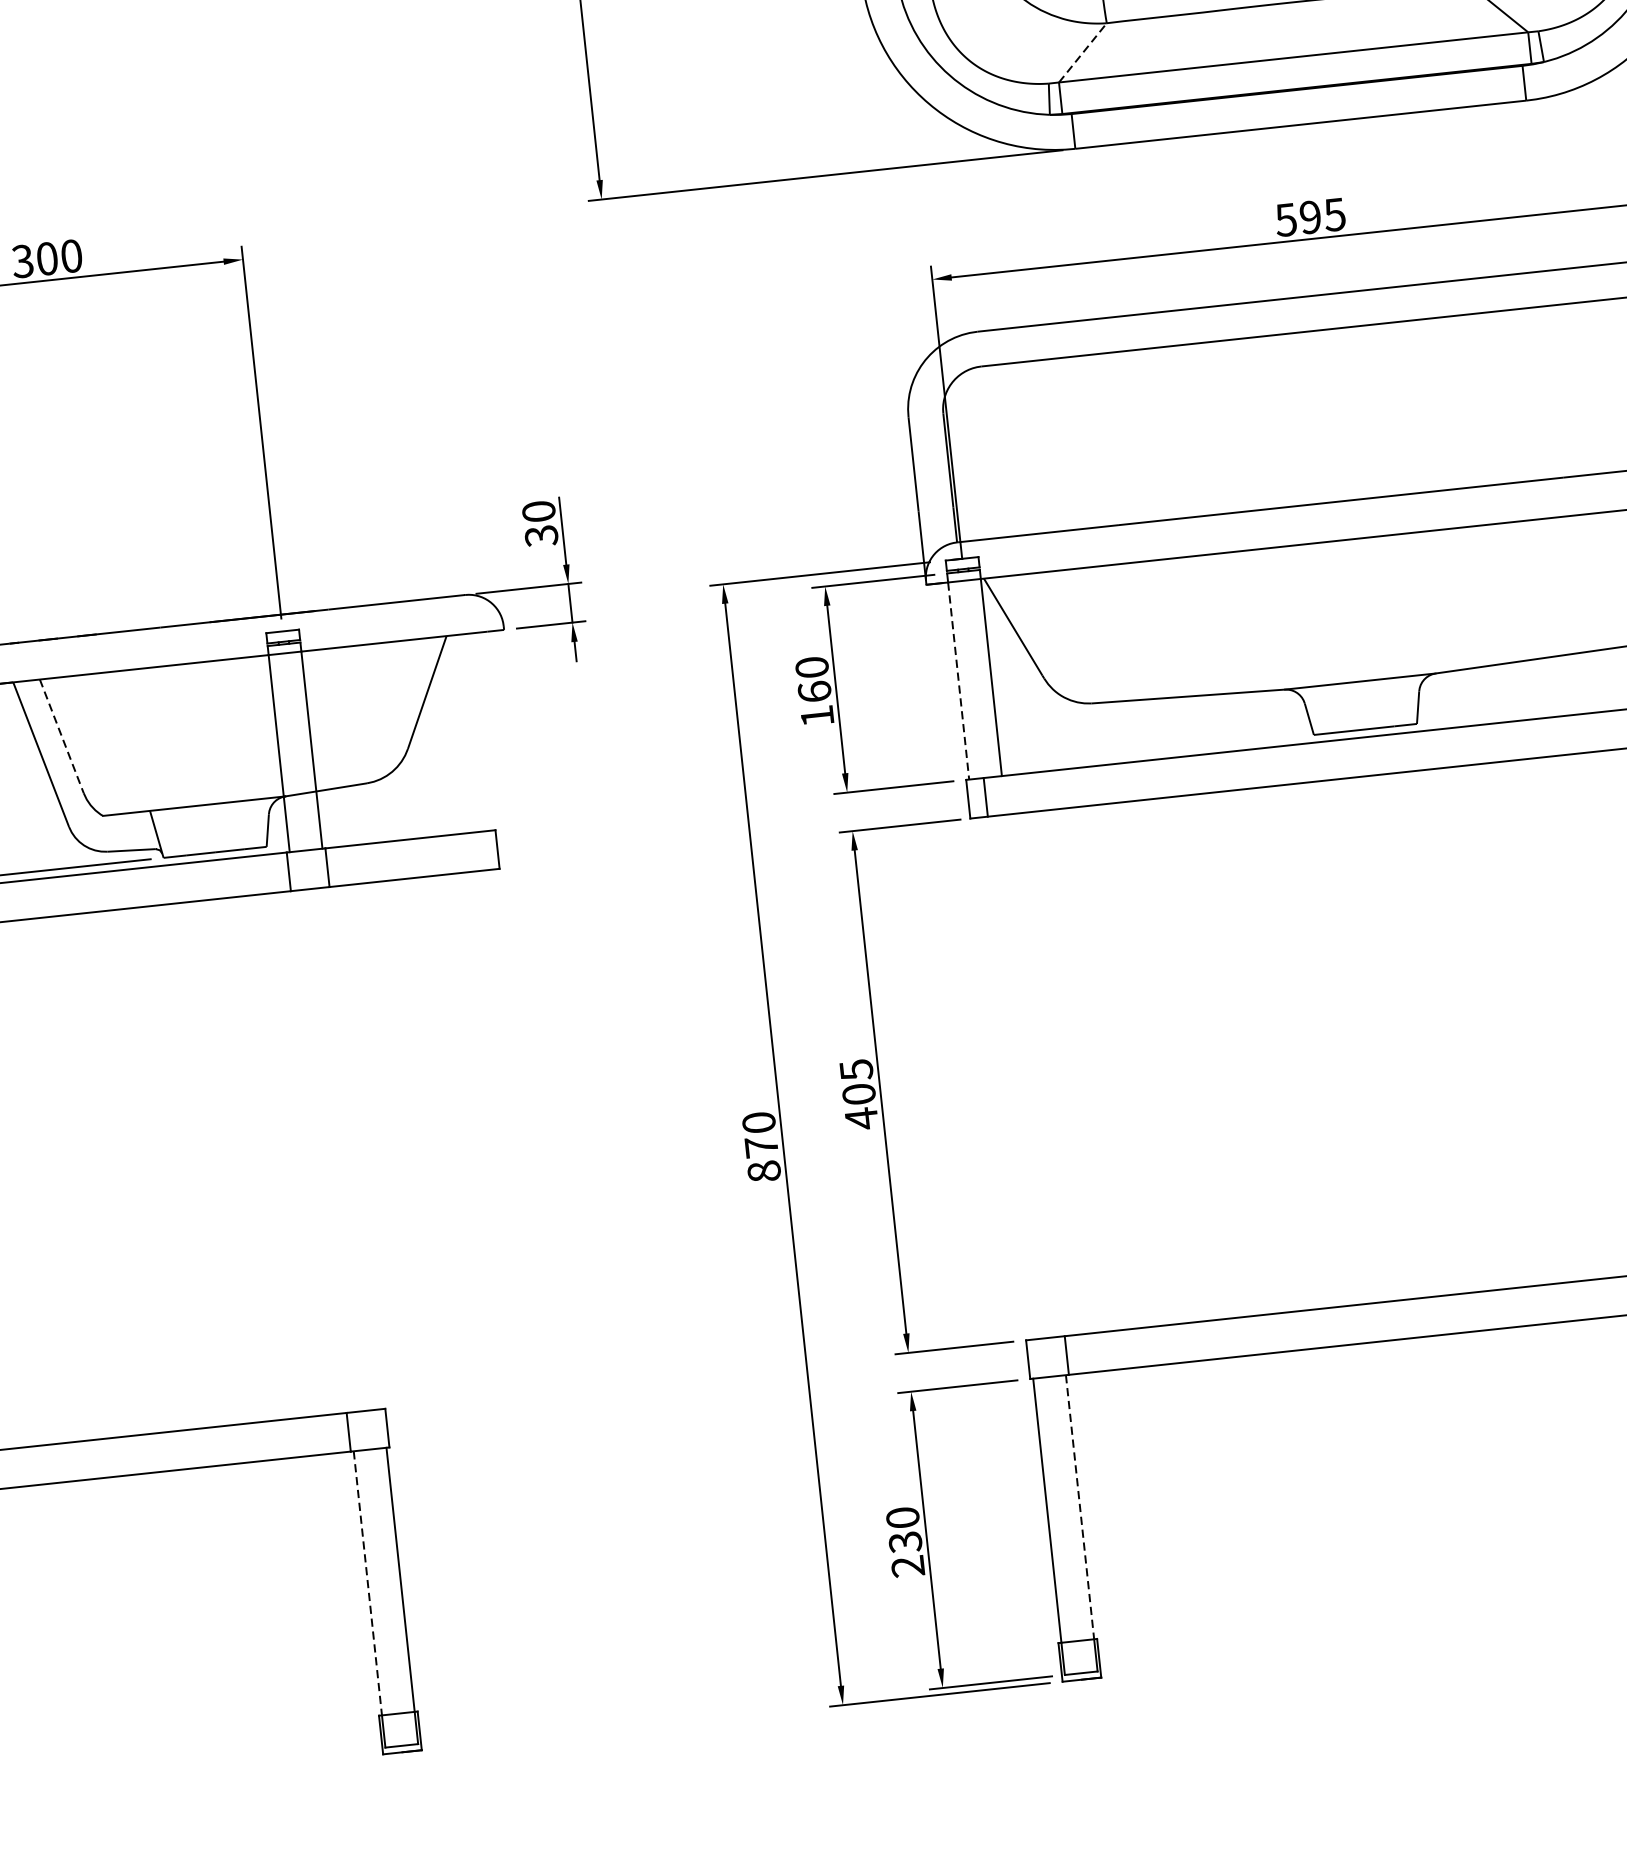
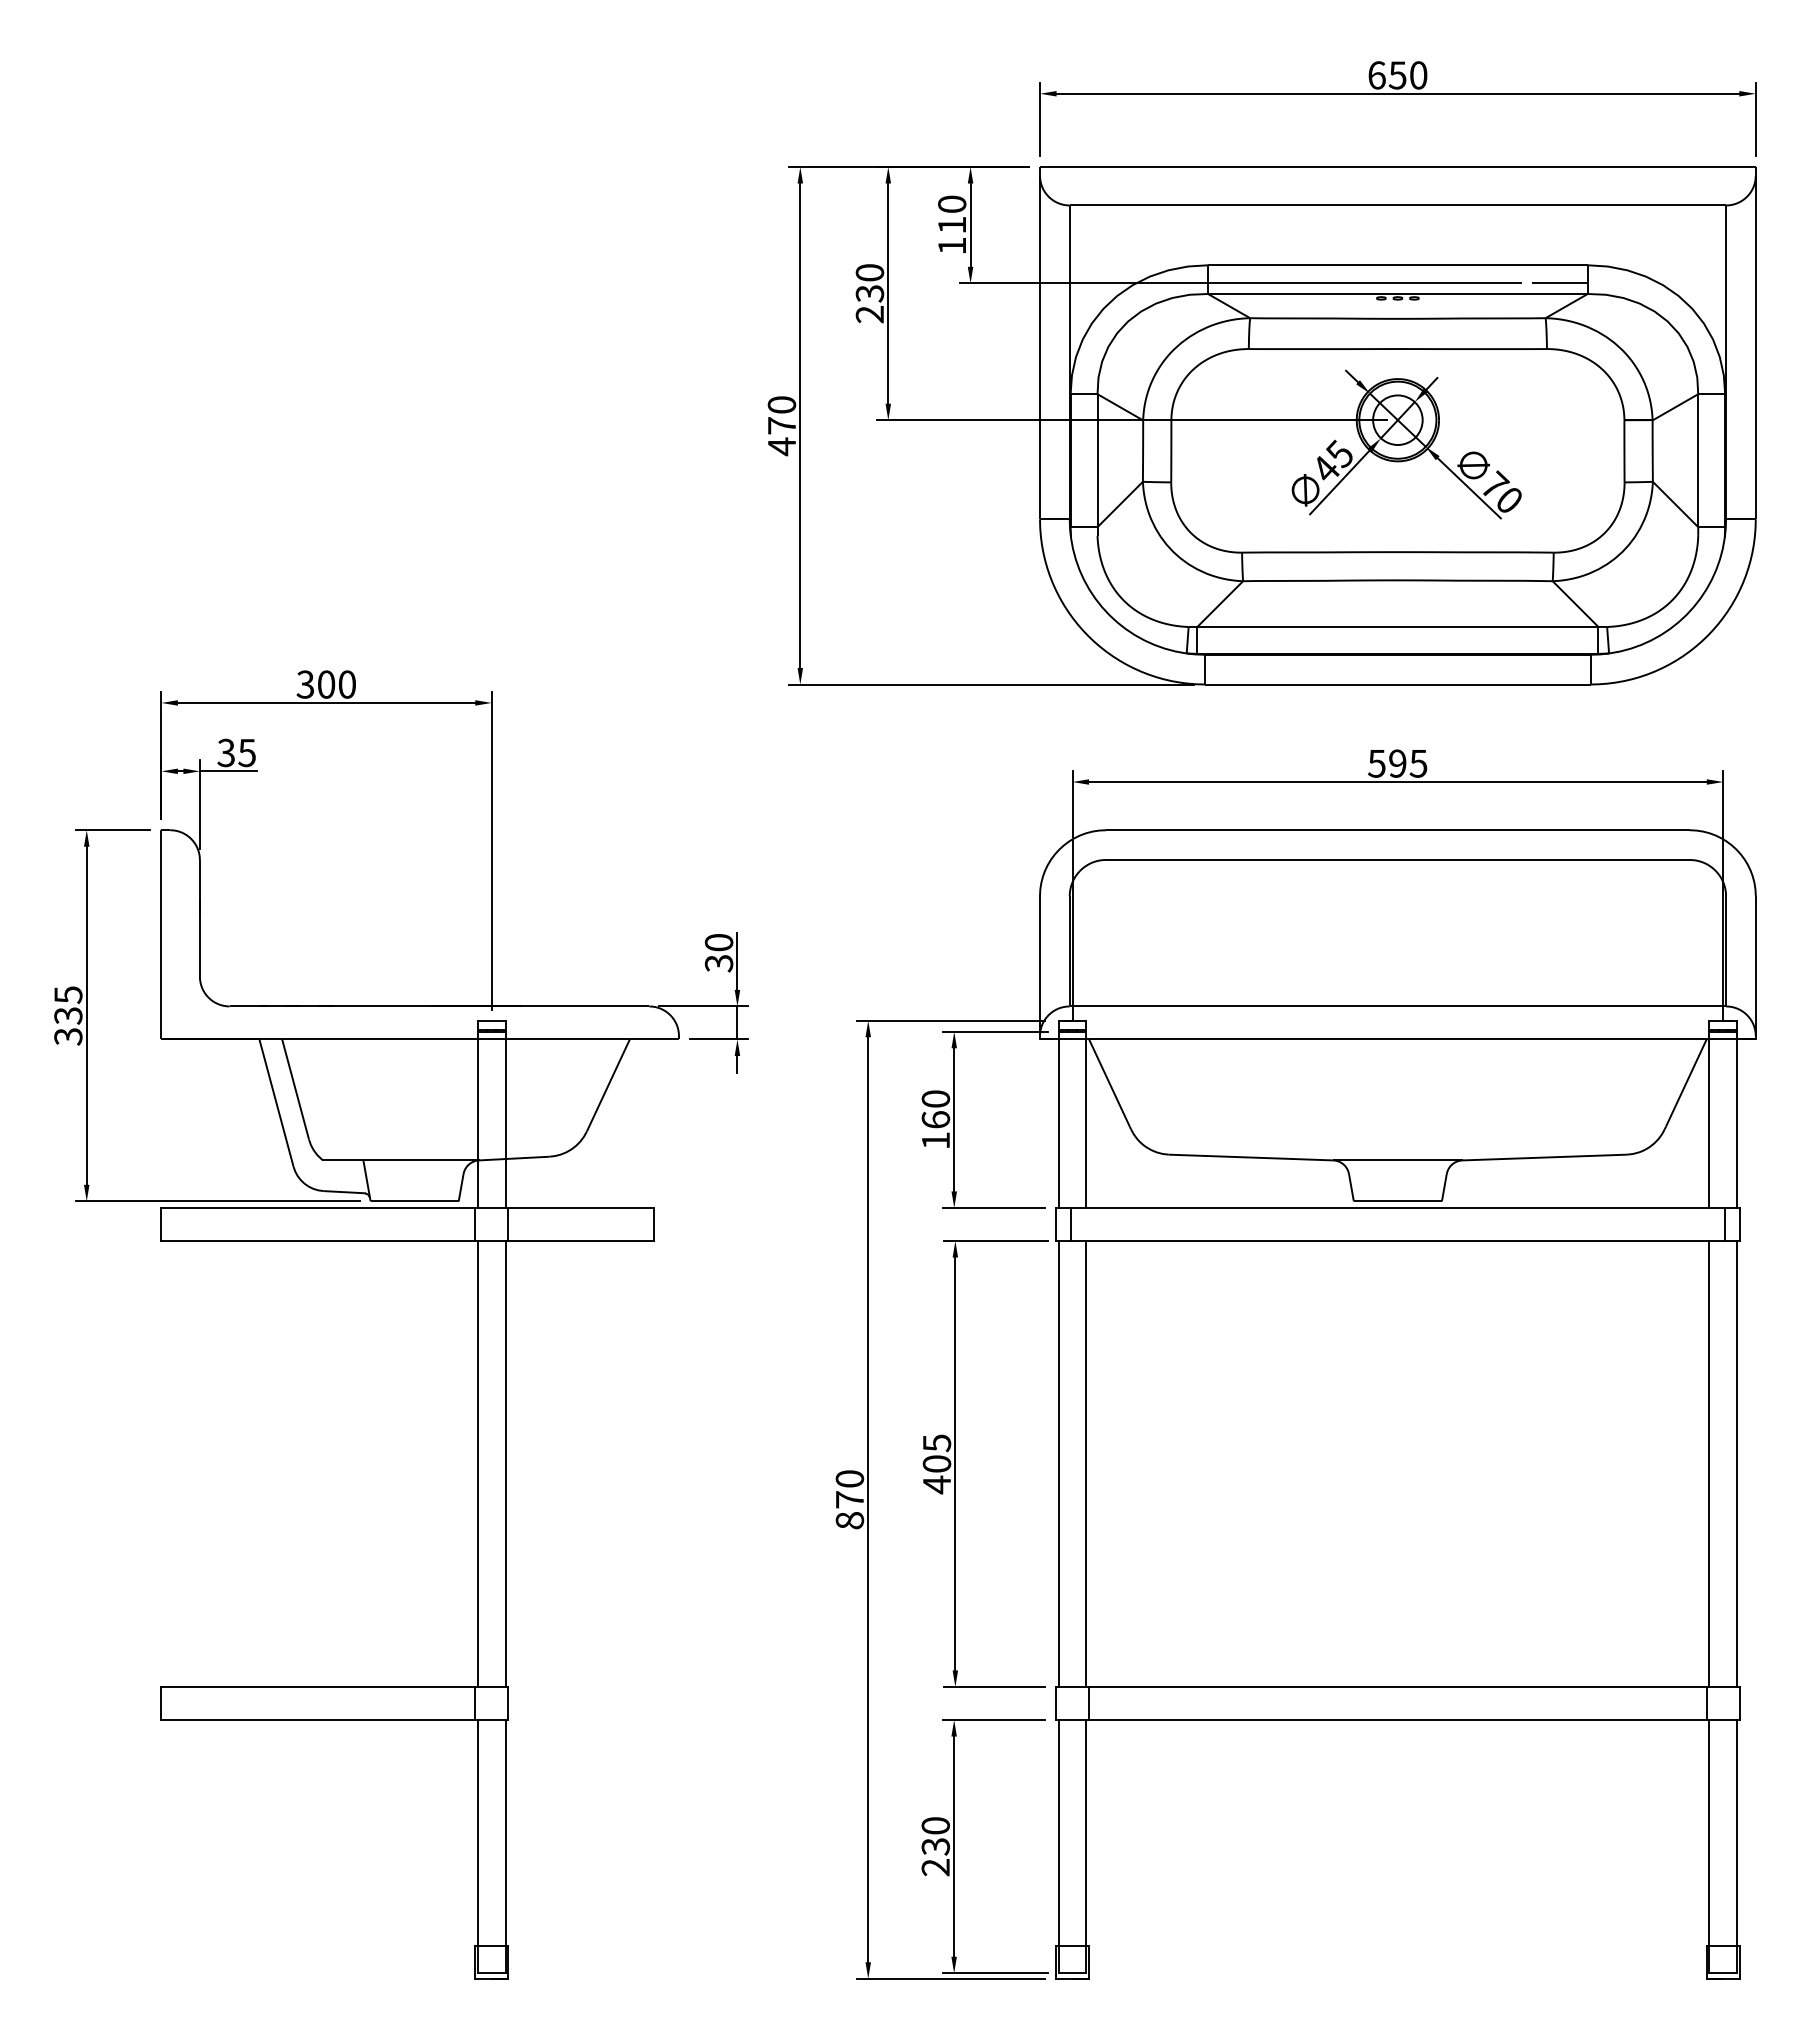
line: (1083, 52) -> (1220, 603), dashed -> solid
line: (958, 681) -> (1058, 1124), dashed -> solid
line: (61, 736) -> (295, 1089), dashed -> solid
line: (1033, 1075) -> (1086, 1463), added
line: (1001, 1078) -> (1058, 1463), added
line: (354, 1147) -> (505, 1463), added
line: (321, 1151) -> (477, 1463), added
line: (1080, 1506) -> (1086, 1832), dashed -> solid
line: (367, 1582) -> (477, 1832), dashed -> solid

